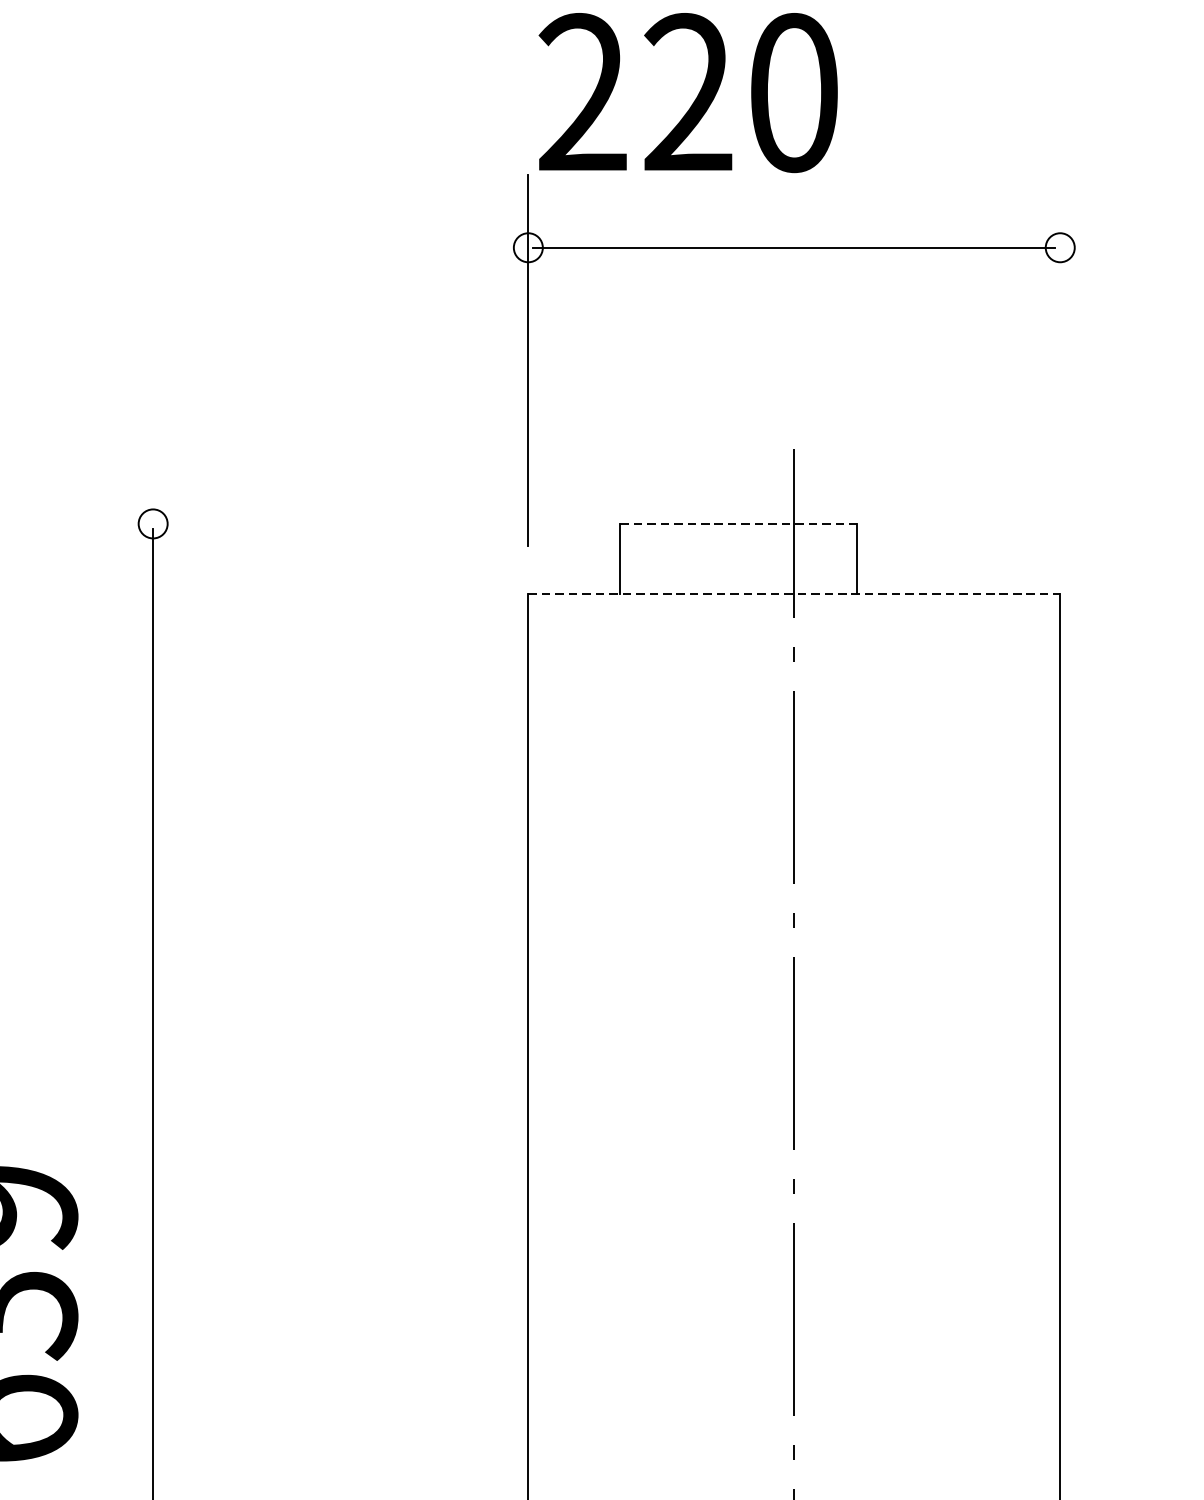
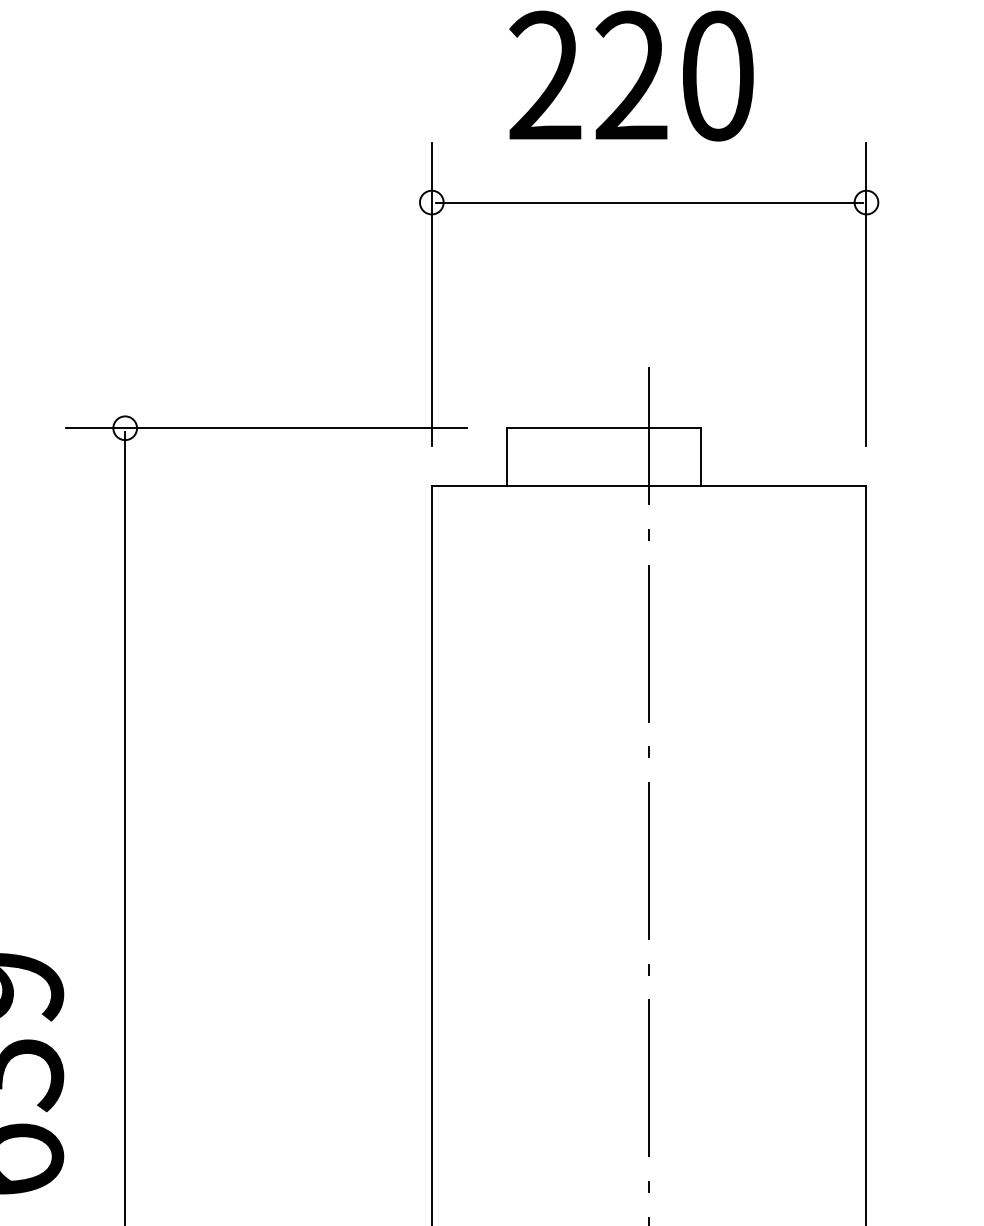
text: (688, 92) -> (631, 75), moved
line: (1060, 360) -> (866, 294), added
line: (326, 524) -> (266, 428), added
line: (738, 524) -> (603, 428), dashed -> solid
line: (794, 593) -> (649, 485), dashed -> solid

